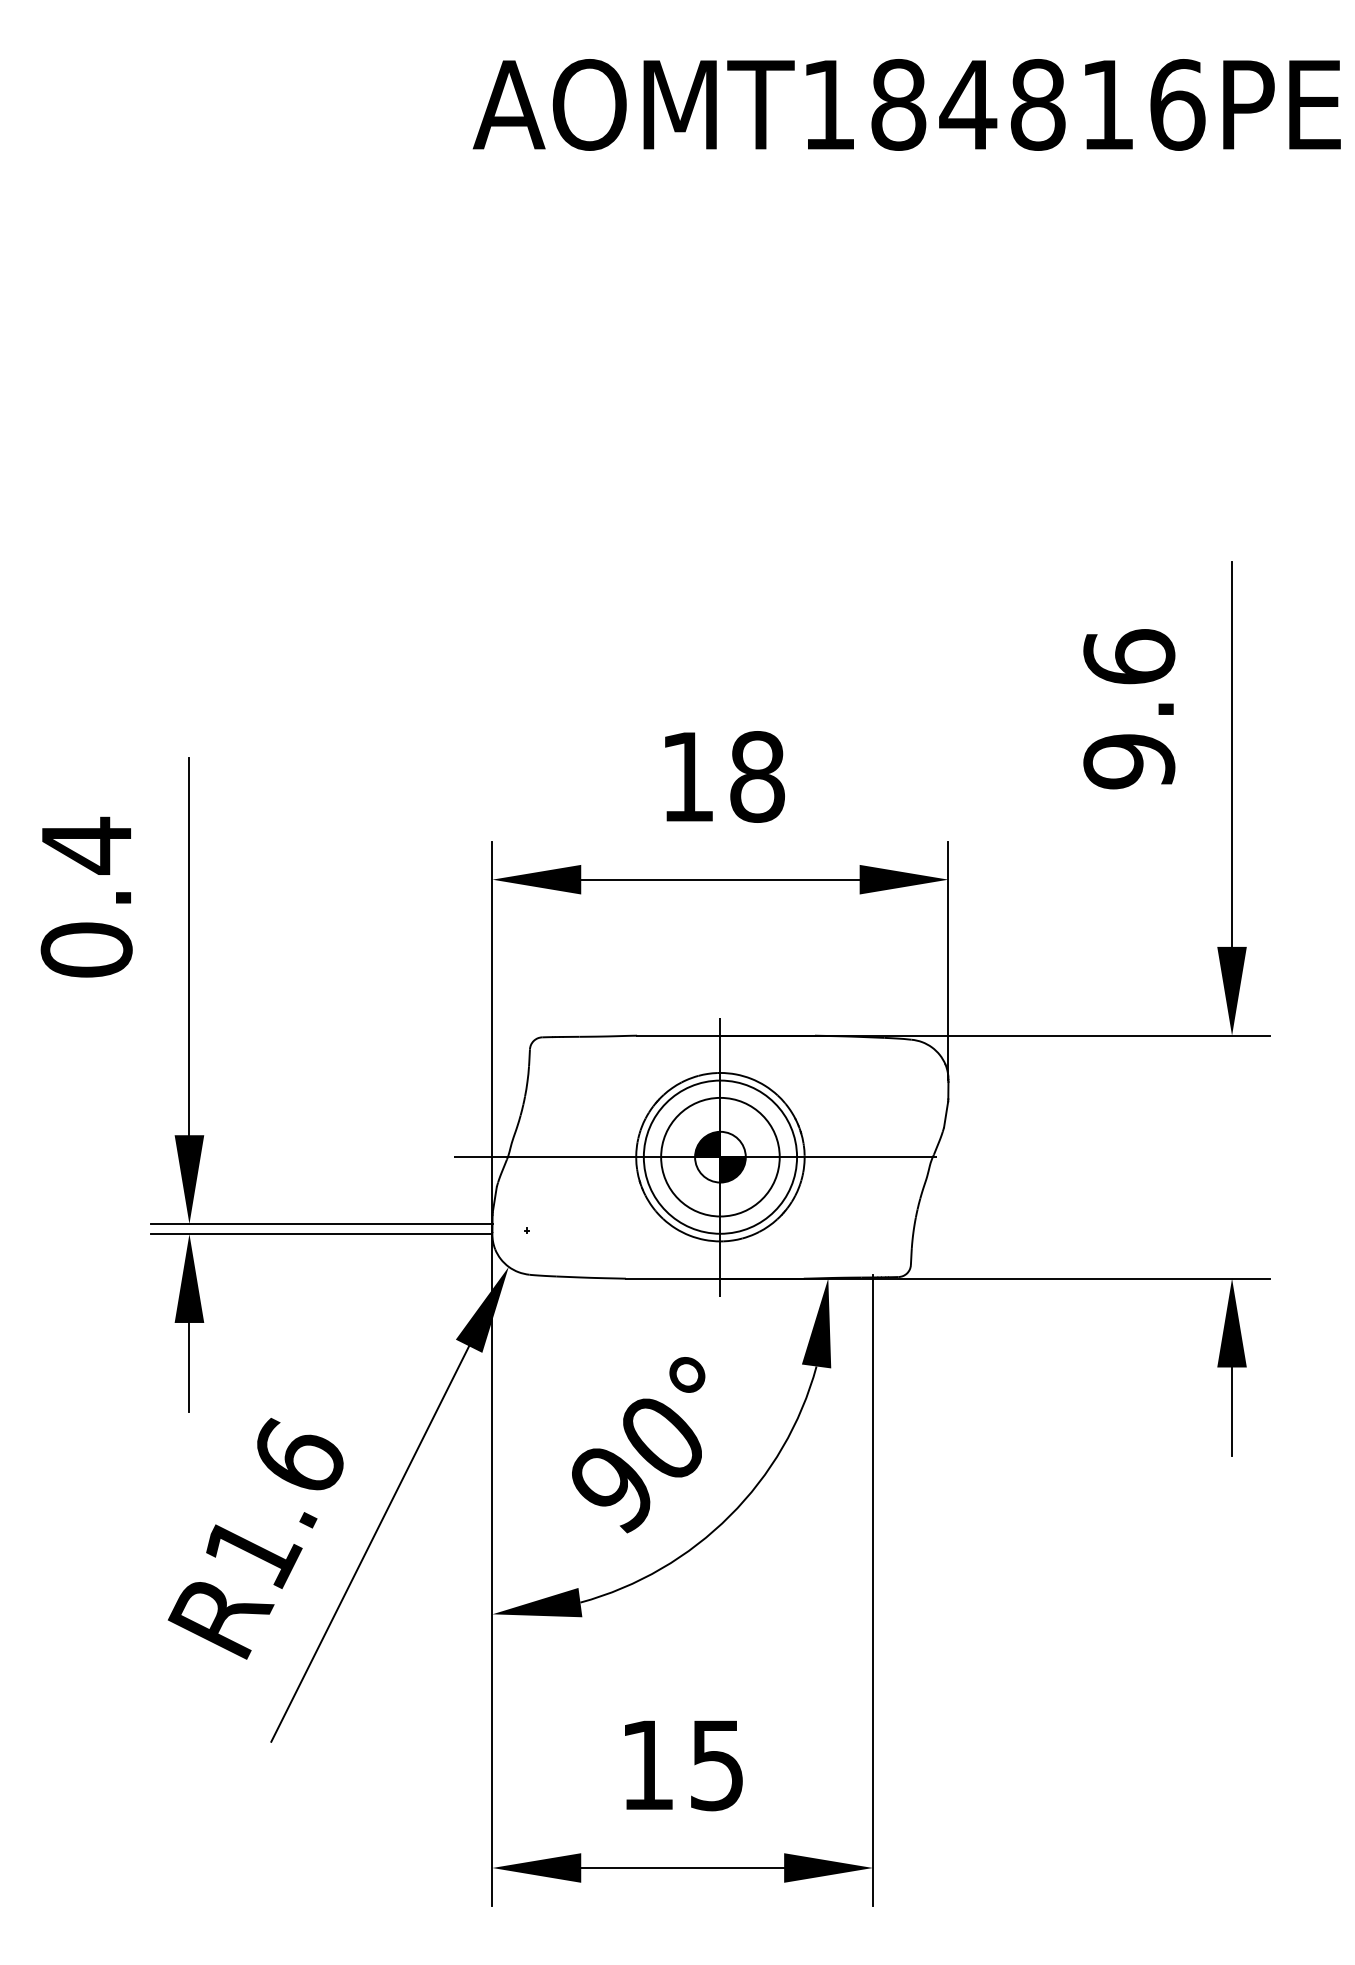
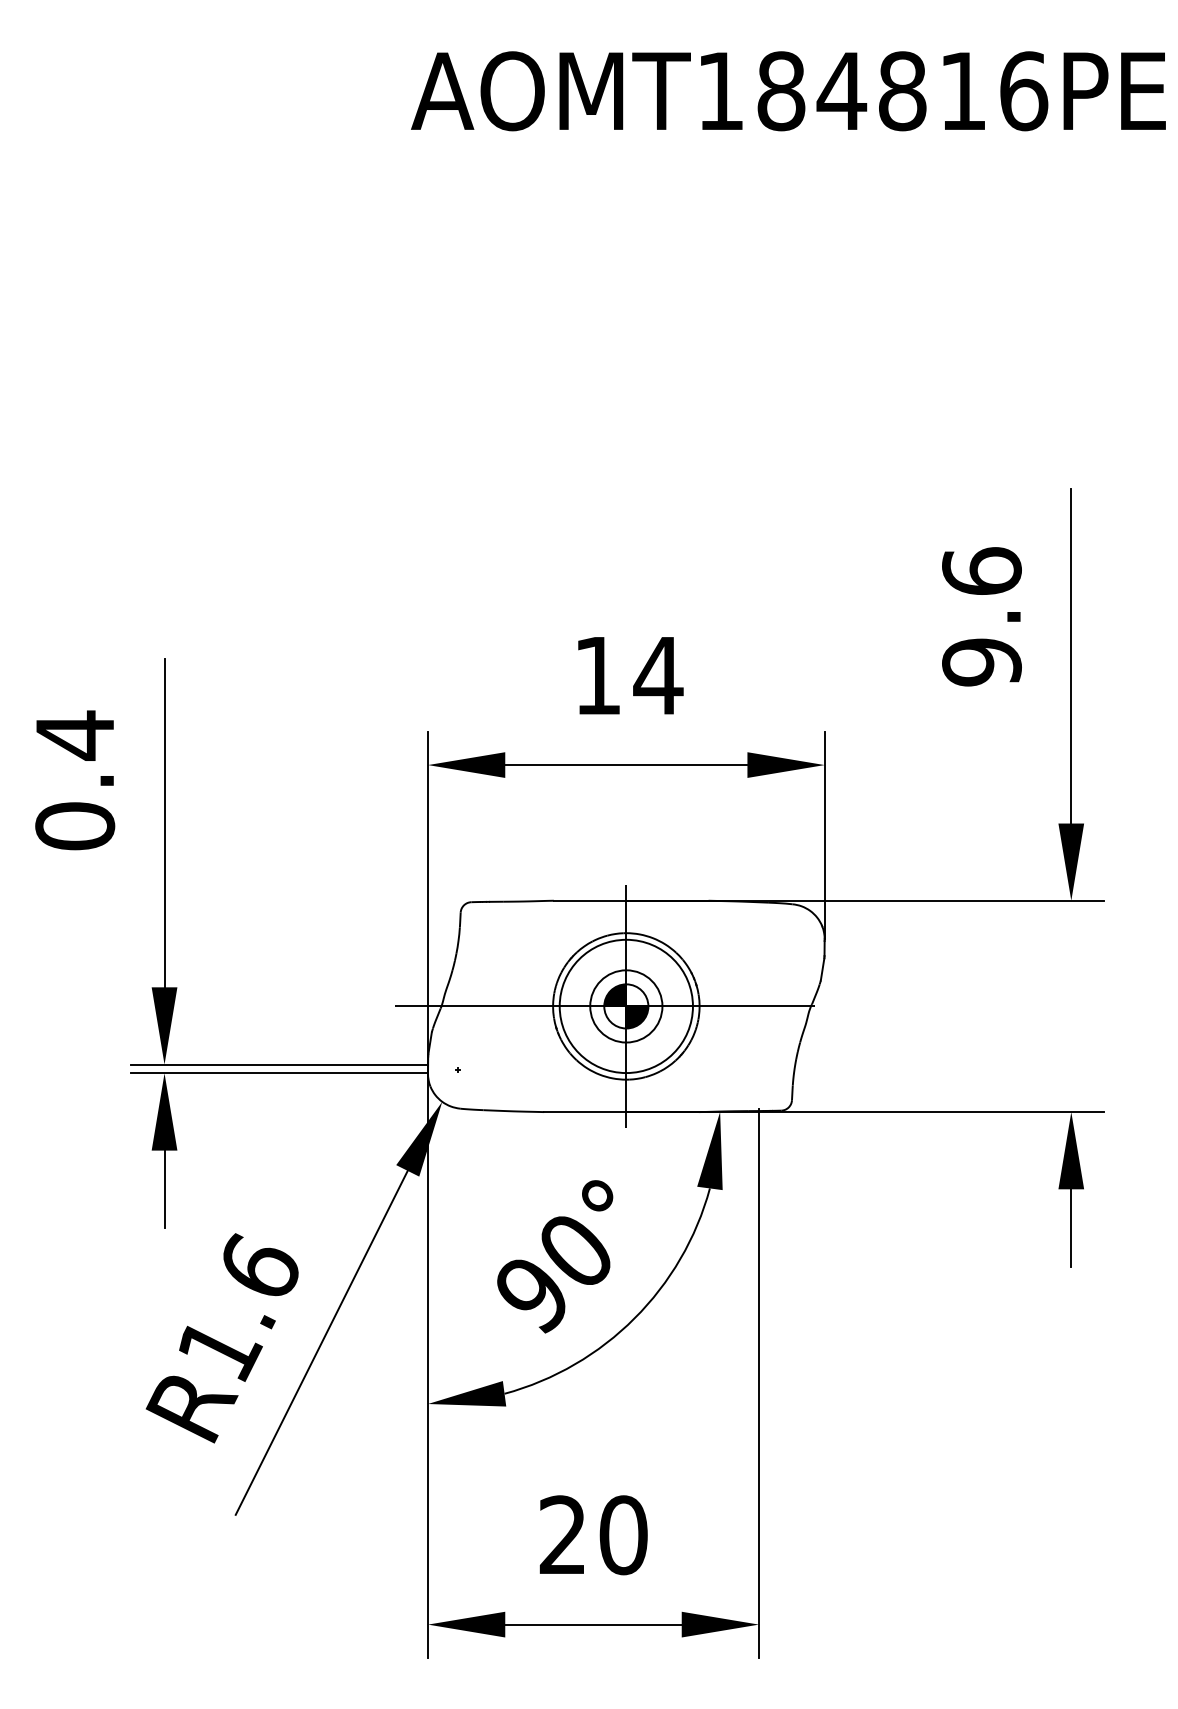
text: (757, 776) -> (658, 675), 18 -> 14
circle: (720, 1156) -> (626, 1005), size x0.7
text: (683, 1765) -> (594, 1535), 15 -> 20

